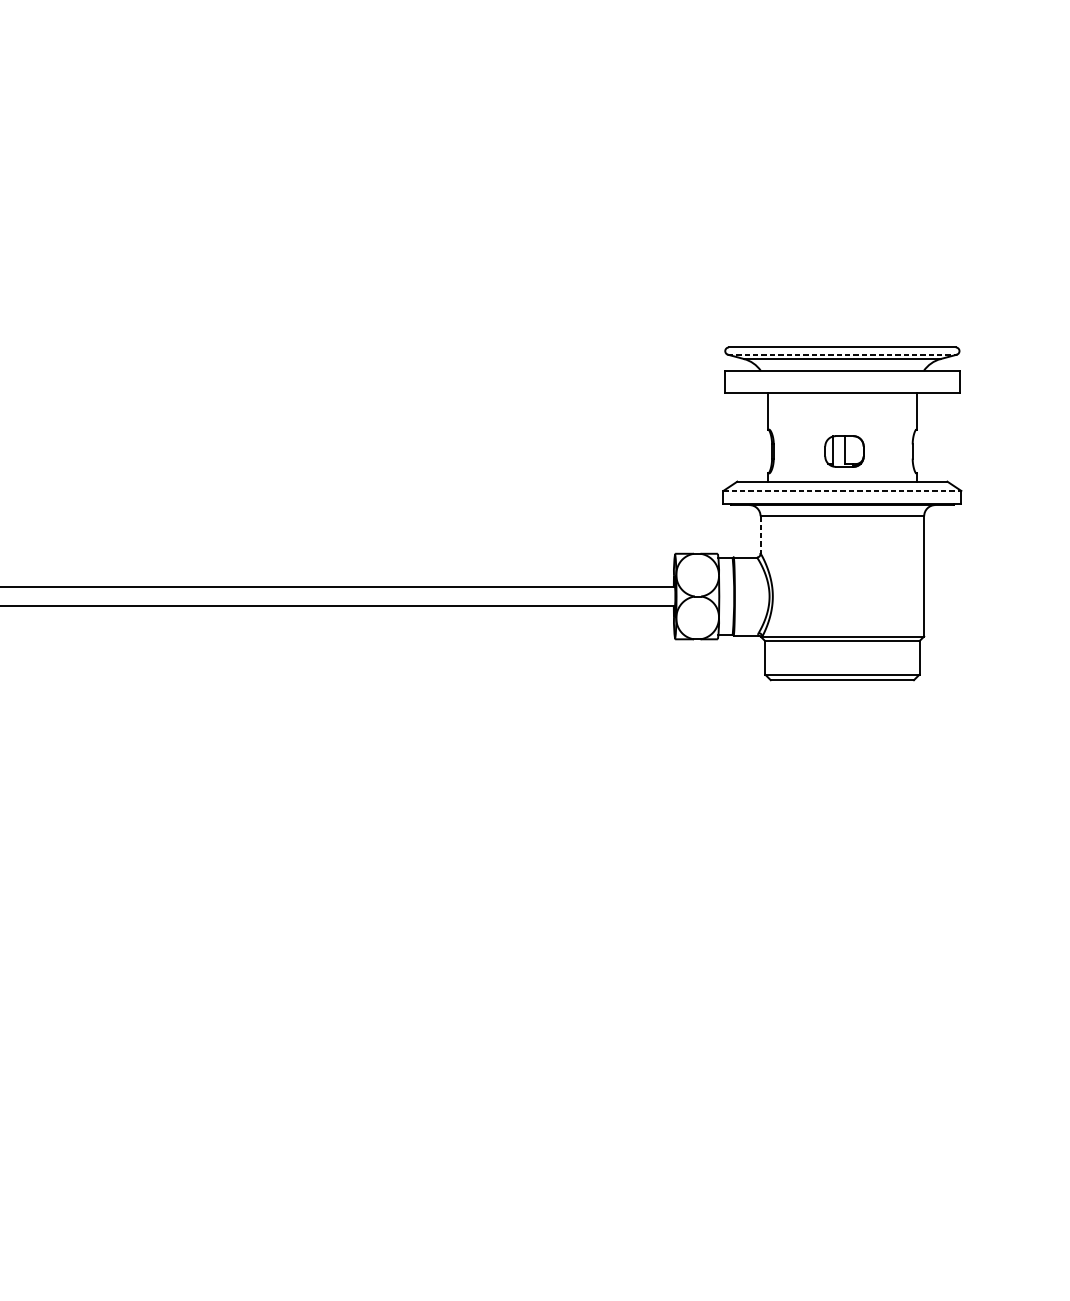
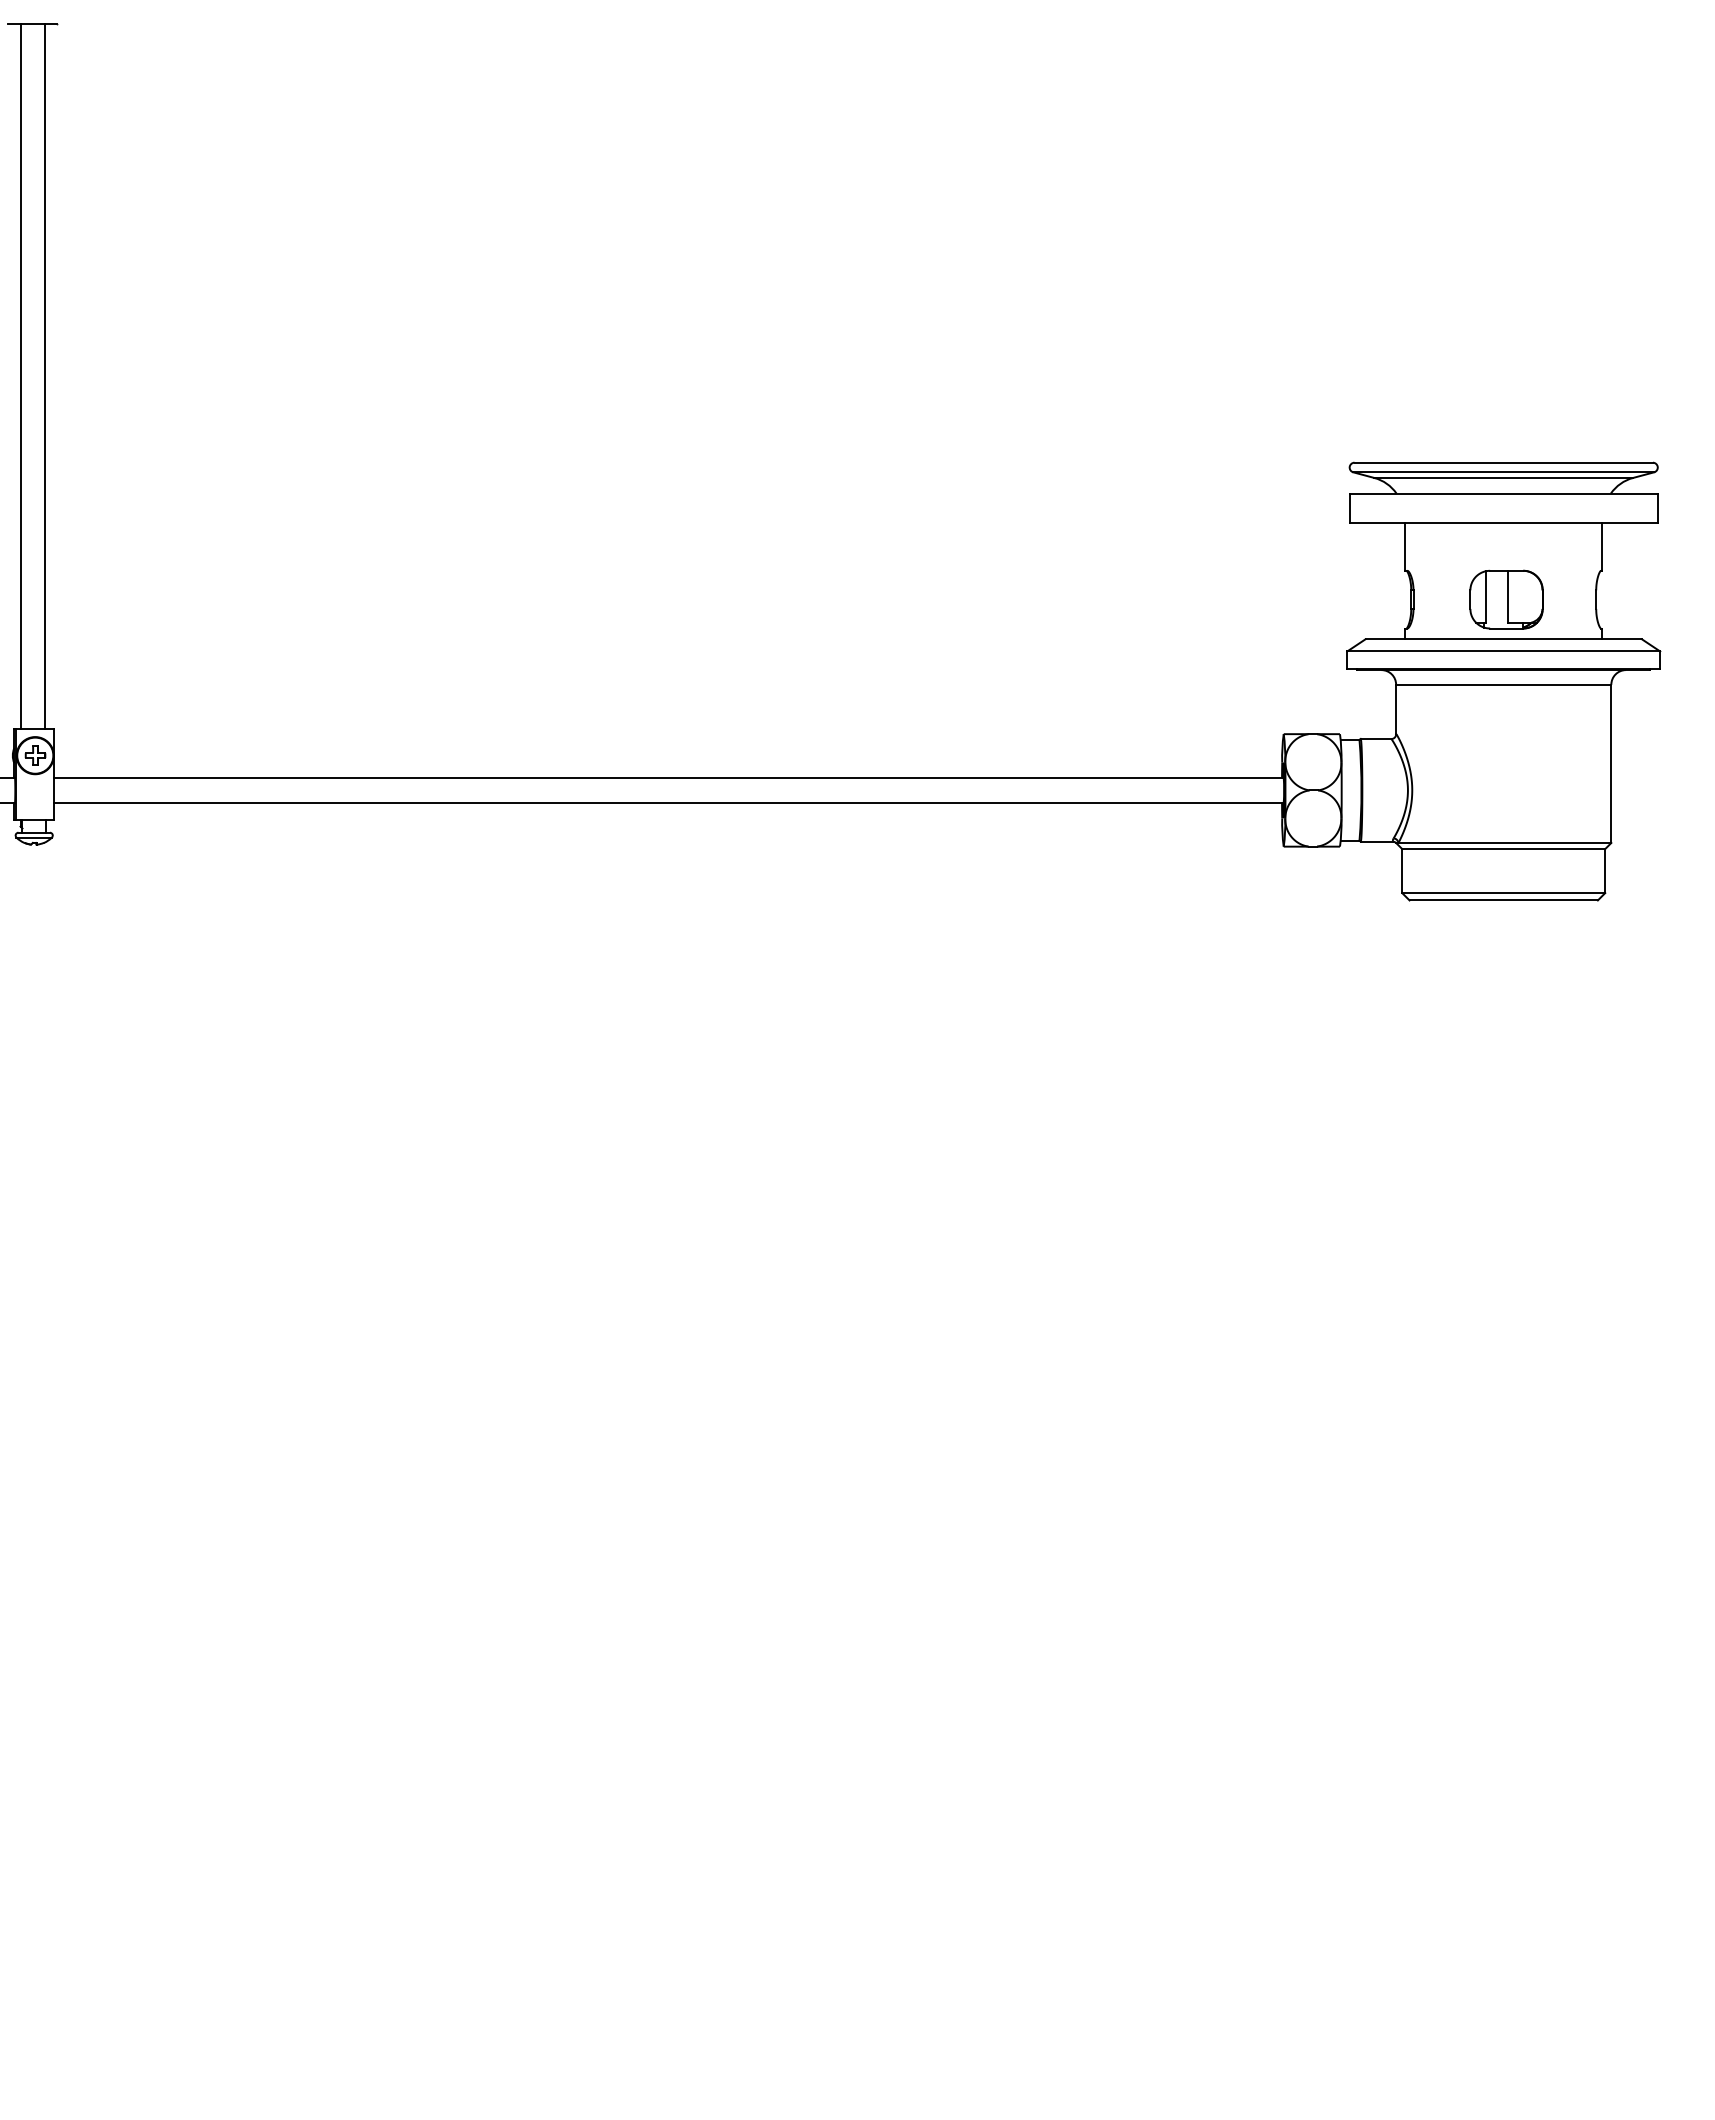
line: (842, 354) -> (1504, 472), dashed -> solid
part: (844, 451) -> (1506, 599), size x1.43
line: (842, 490) -> (1503, 651), dashed -> solid
line: (760, 535) -> (1396, 709), dashed -> solid

